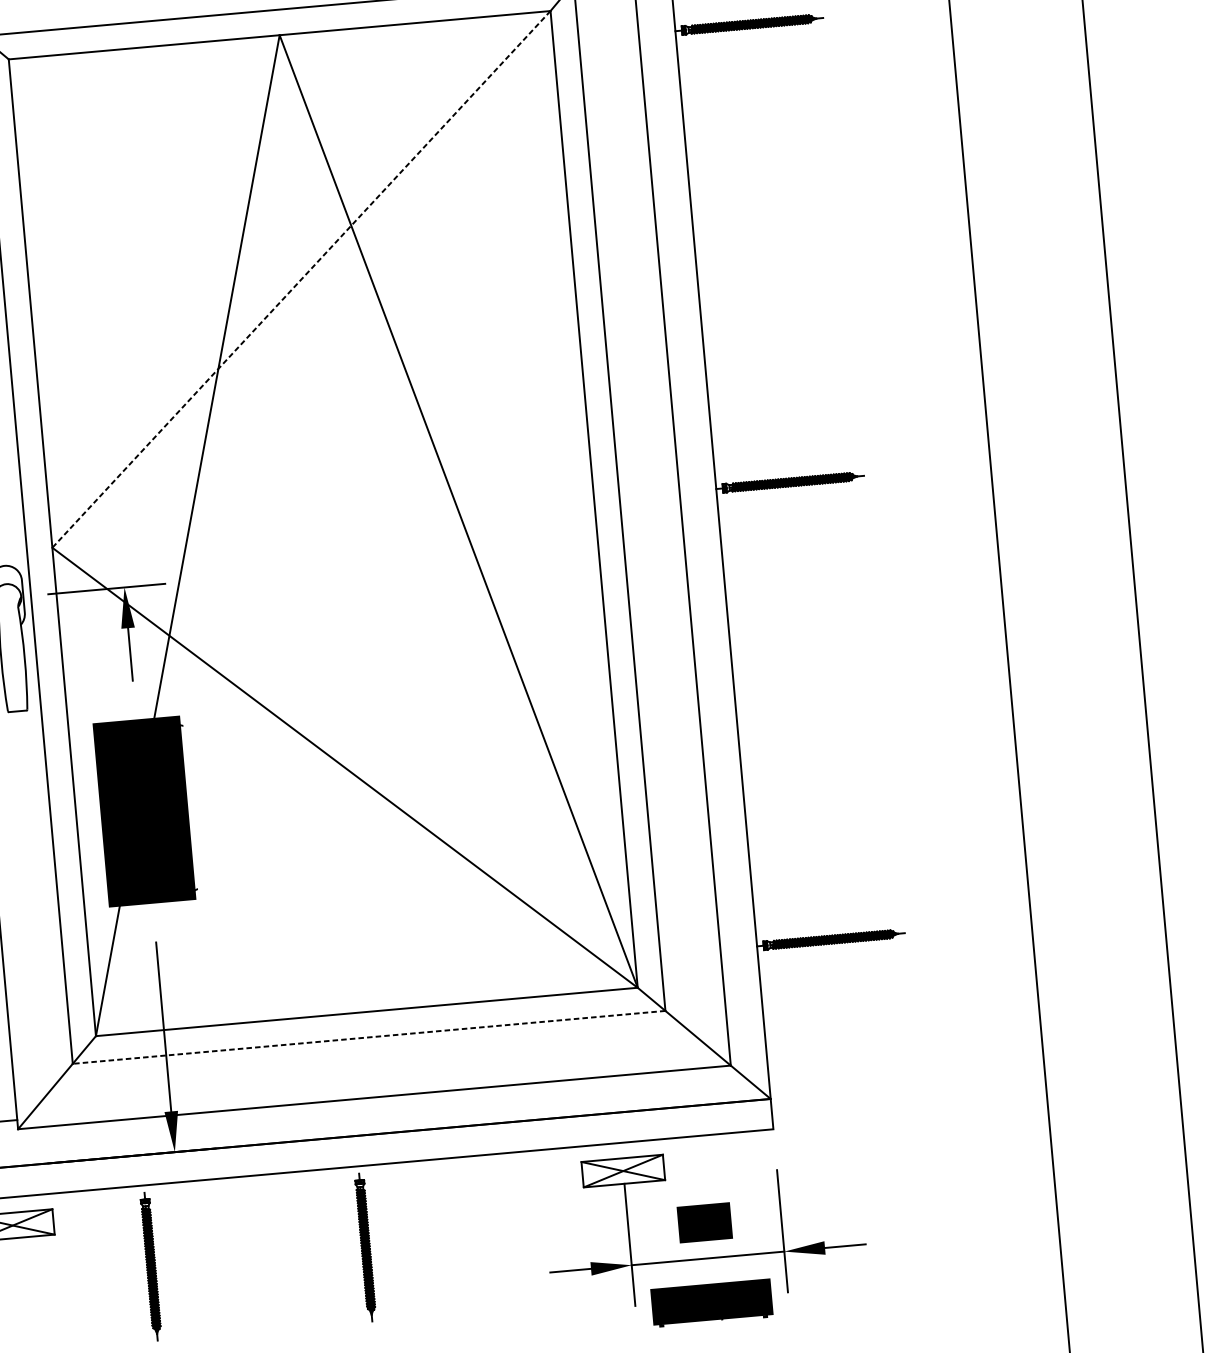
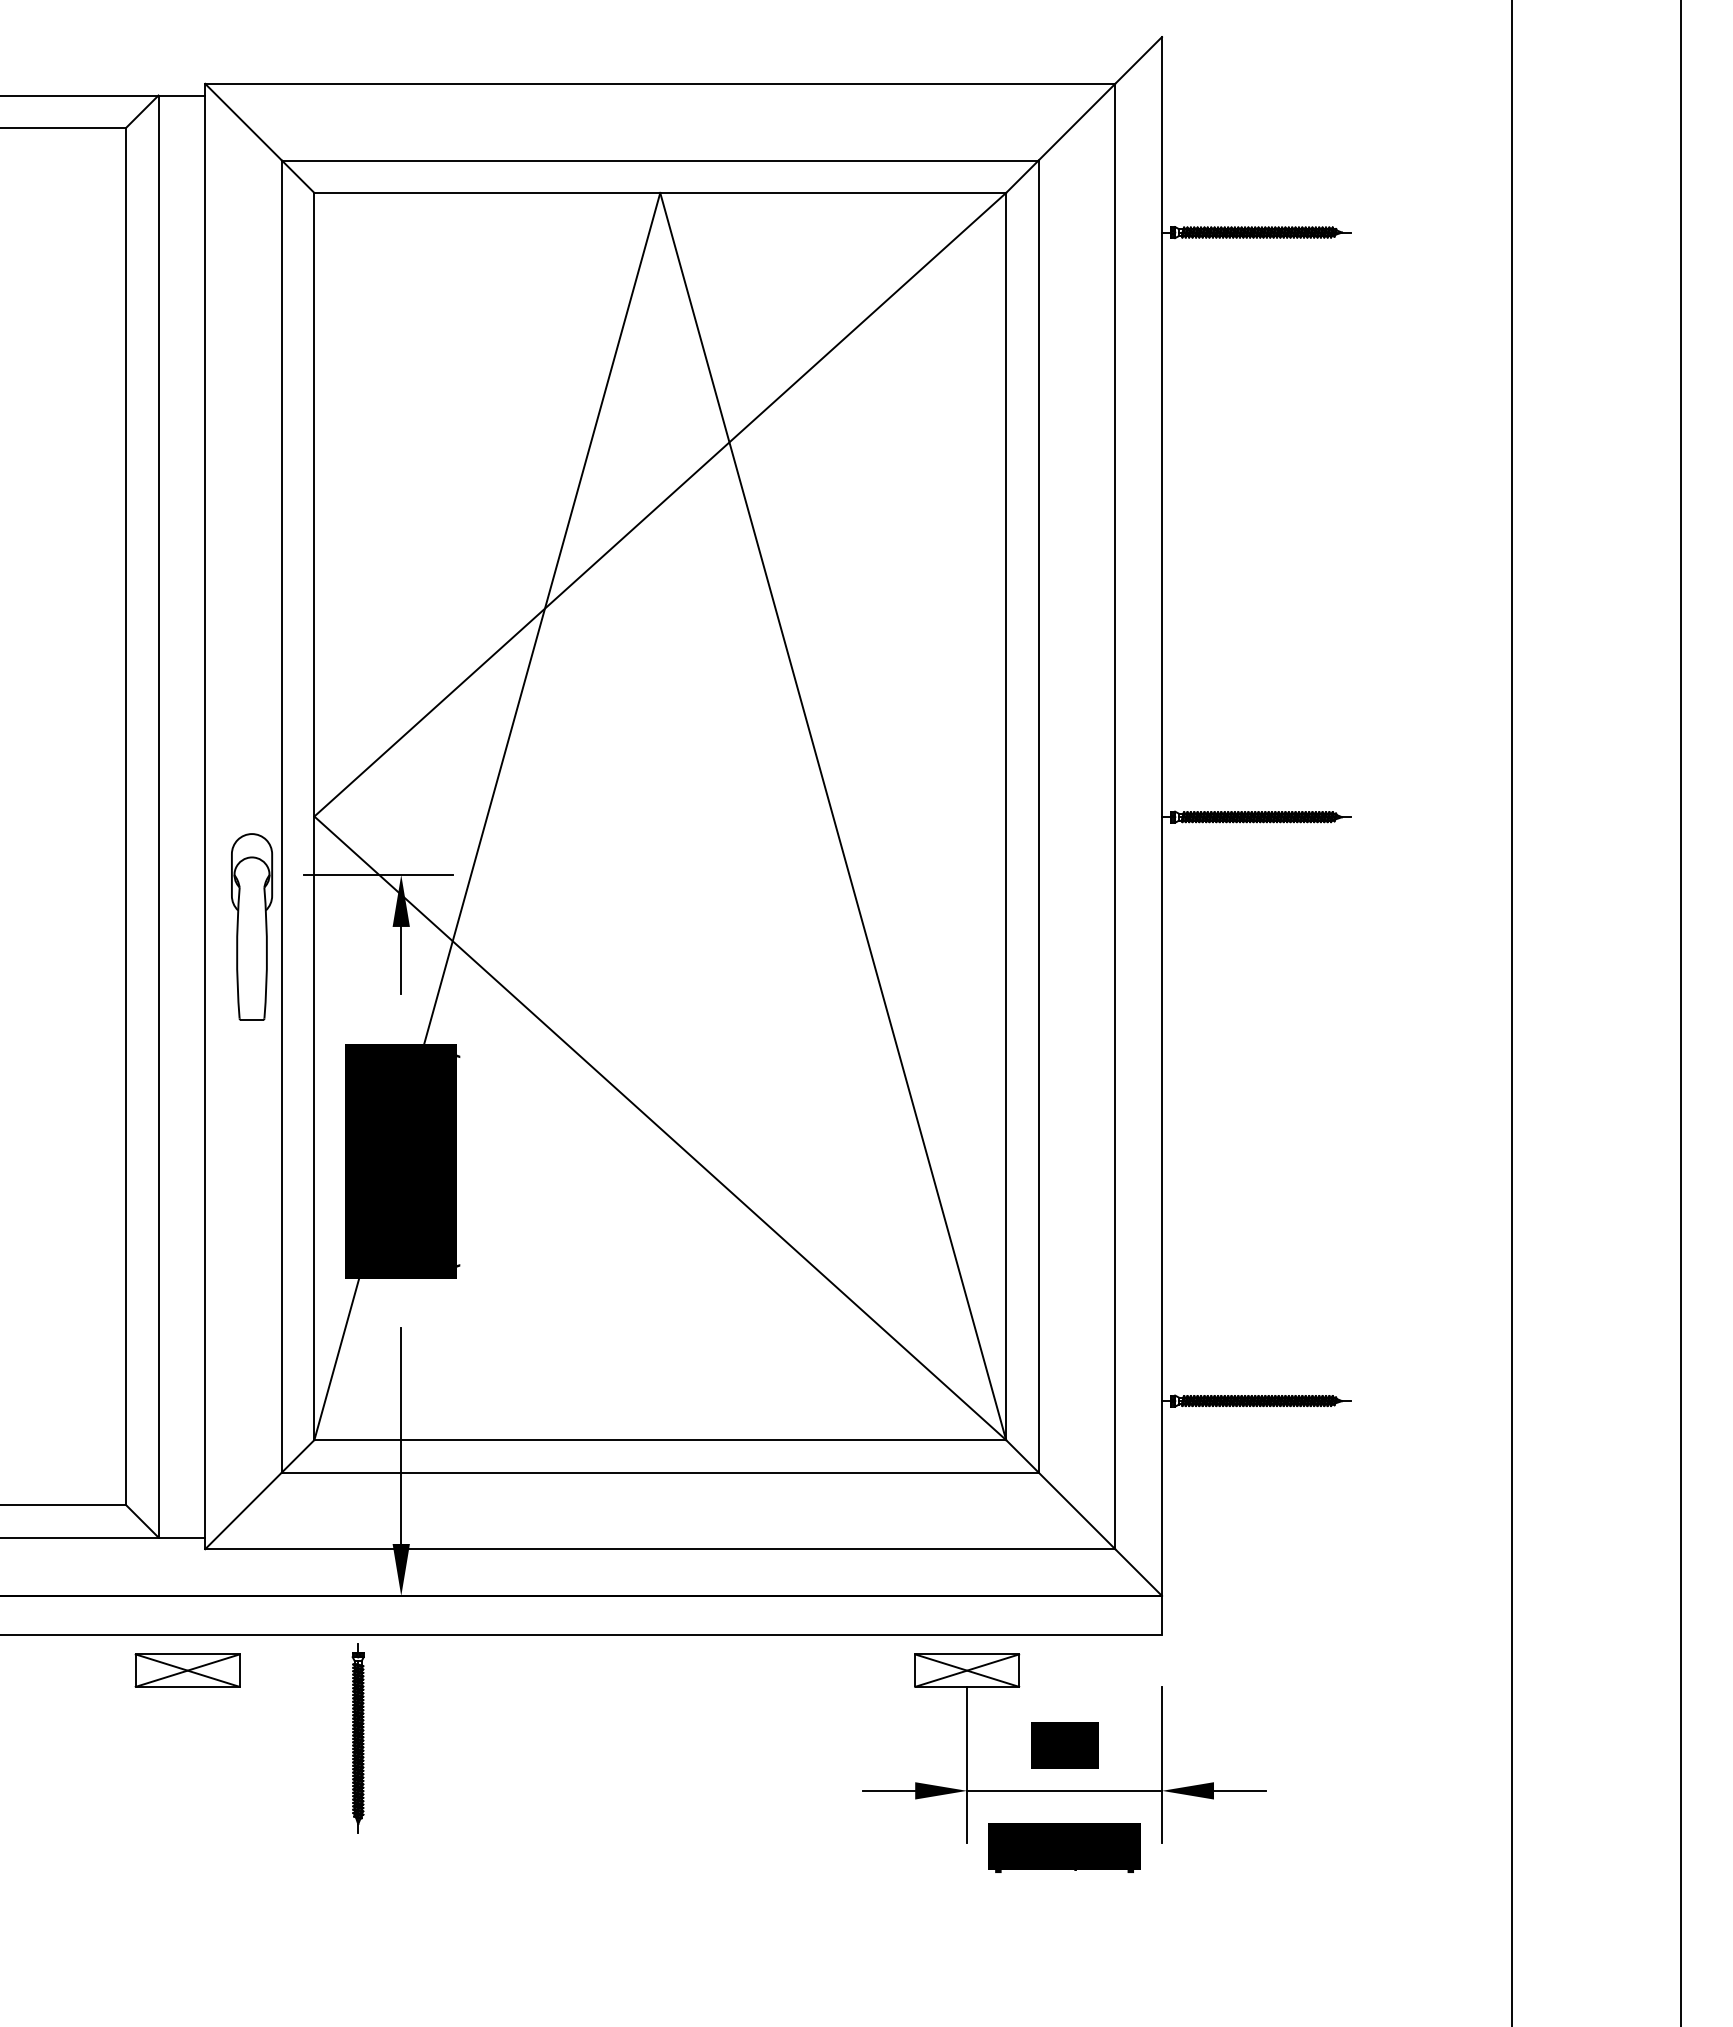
line: (301, 279) -> (660, 504), dashed -> solid
line: (368, 1037) -> (659, 1472), dashed -> solid
part: (365, 1247) -> (631, 1738), removed

